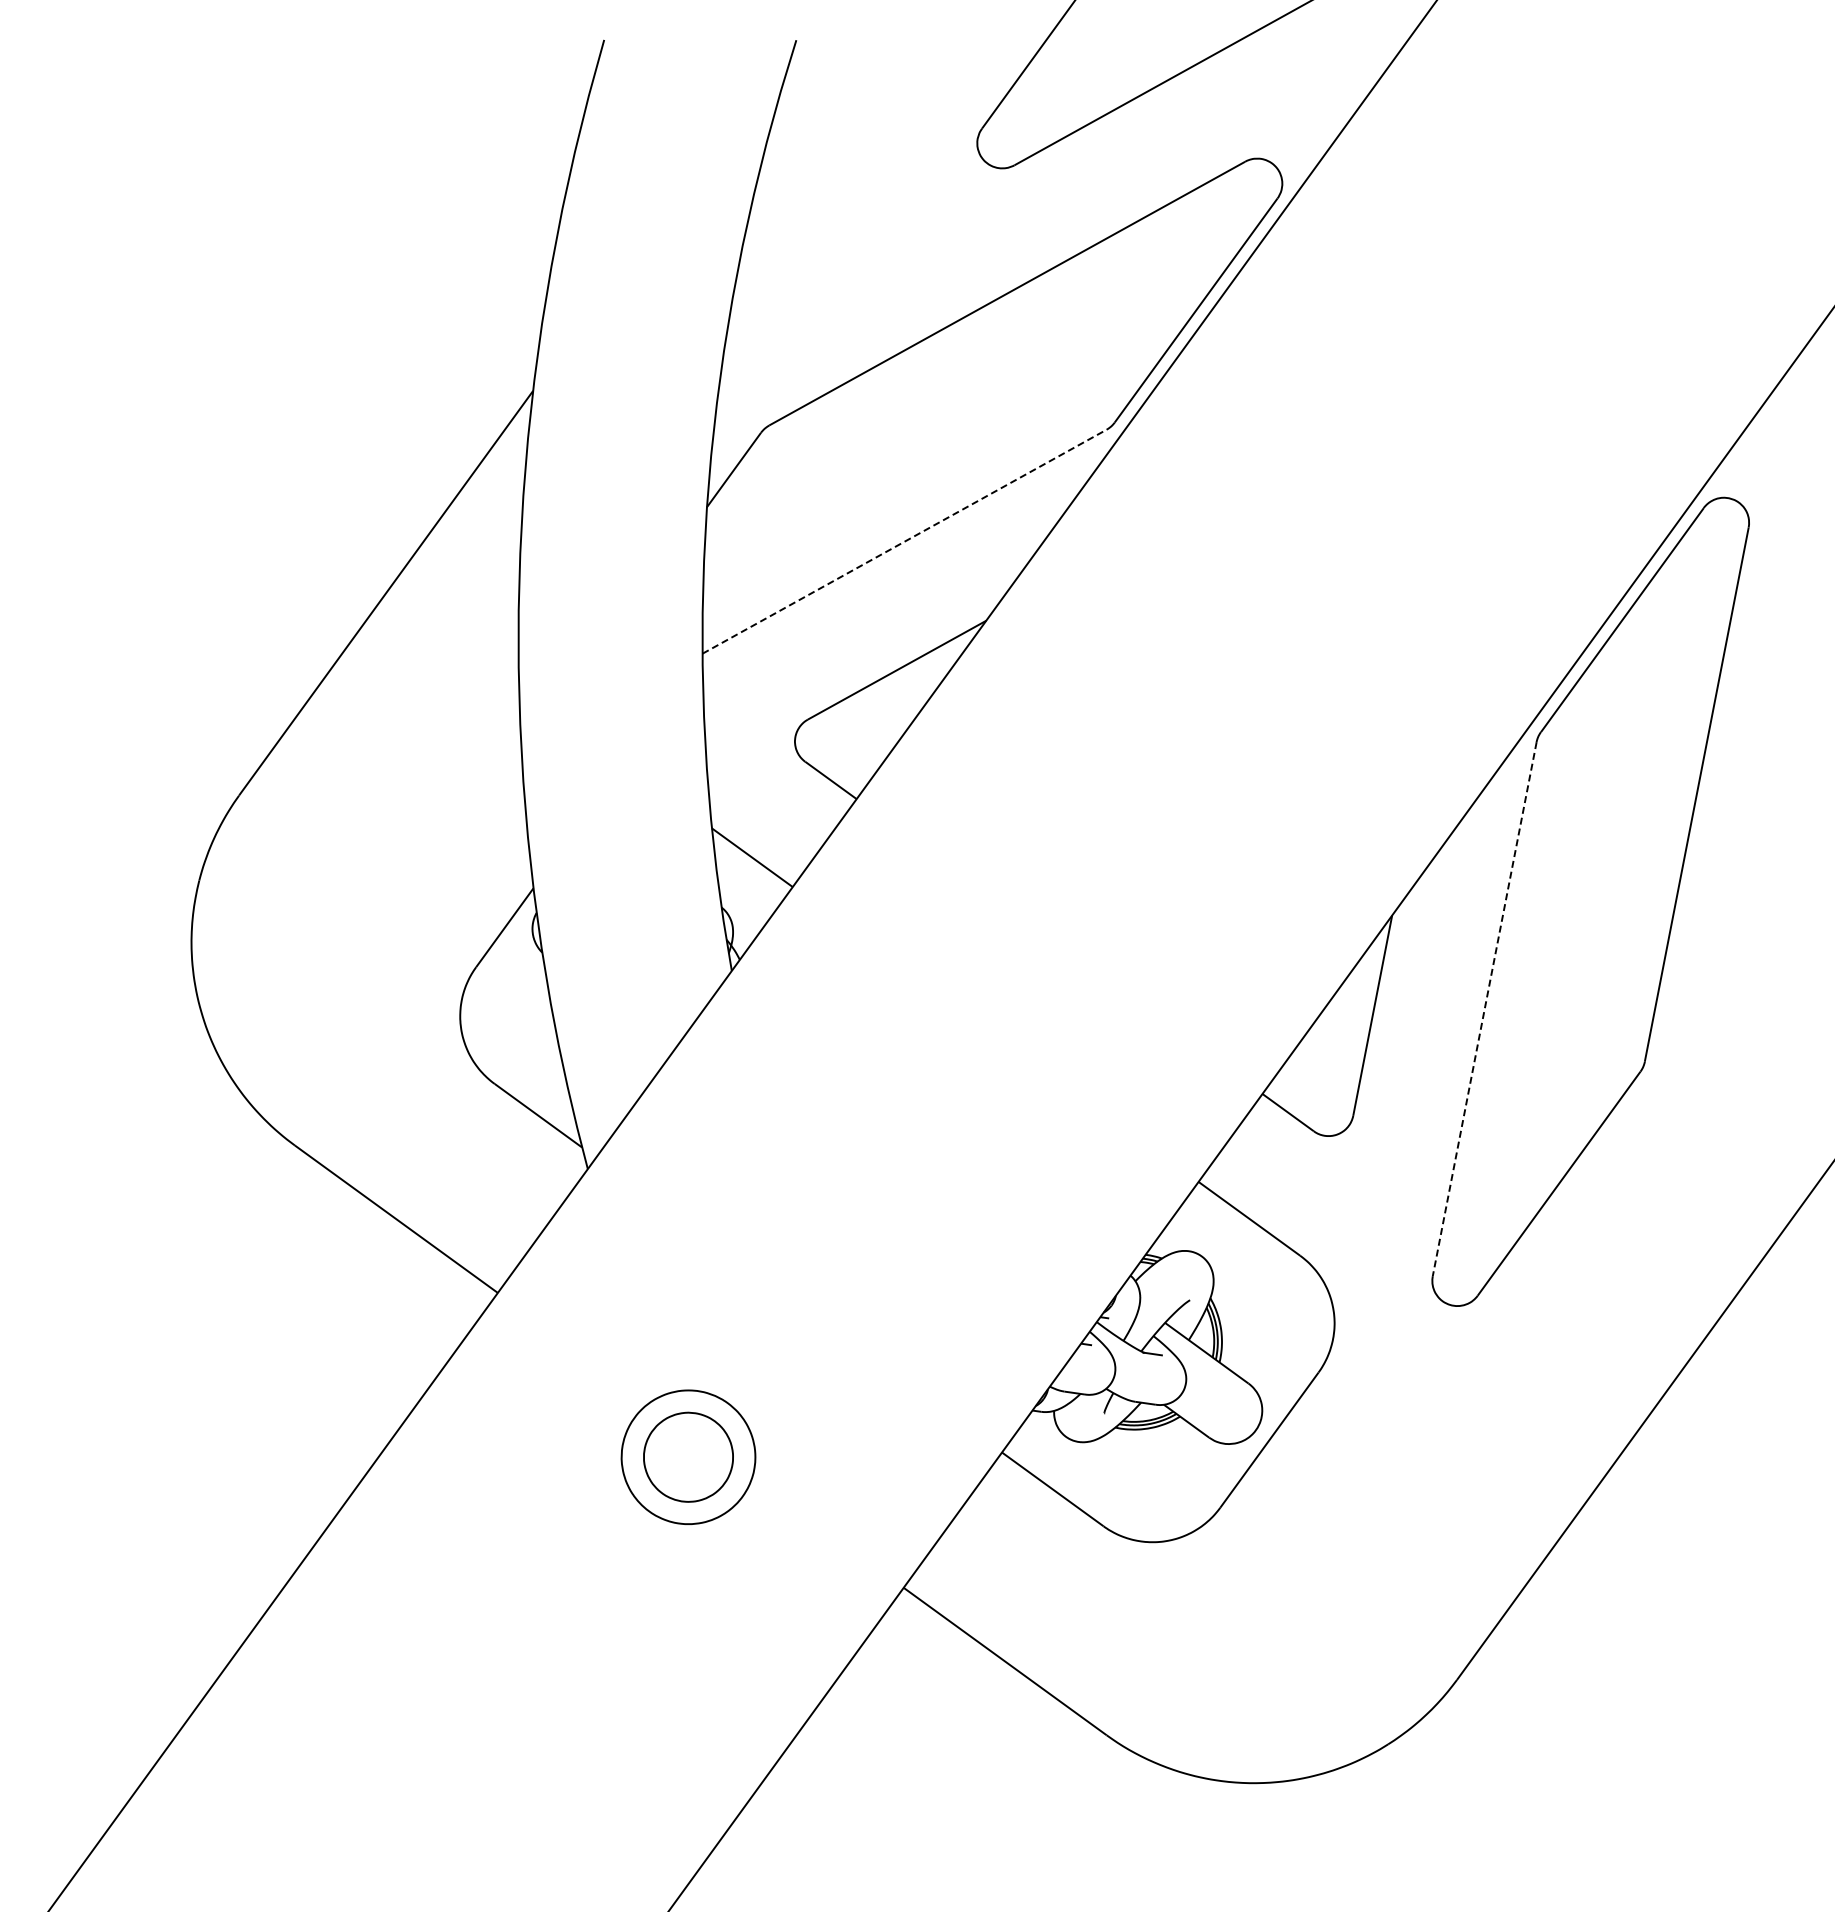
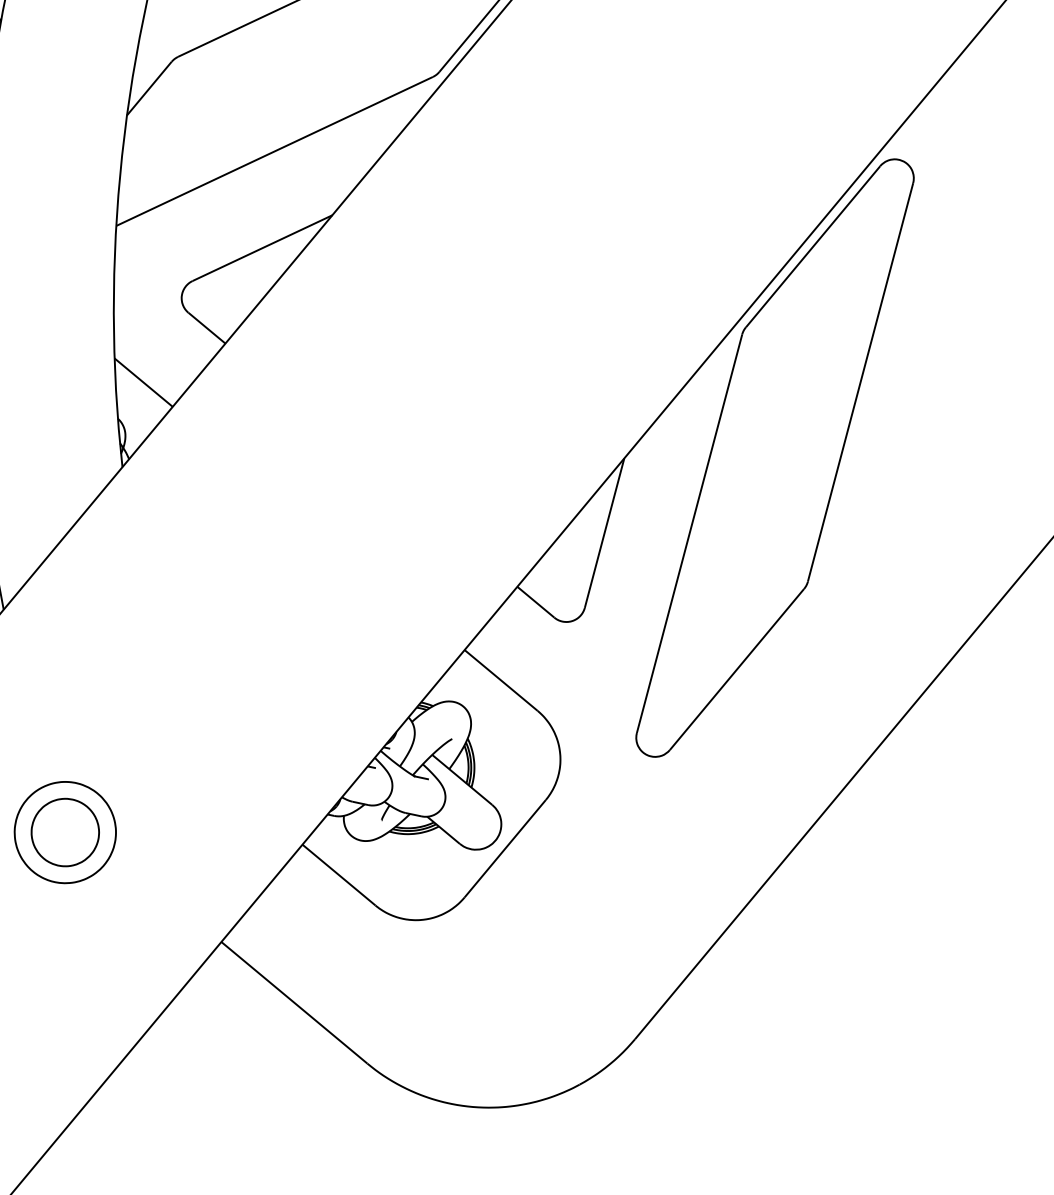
line: (904, 541) -> (274, 151), dashed -> solid
line: (1484, 1009) -> (689, 534), dashed -> solid

